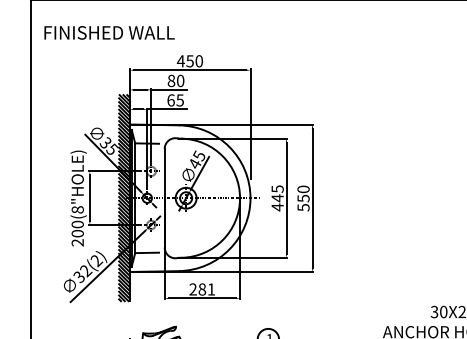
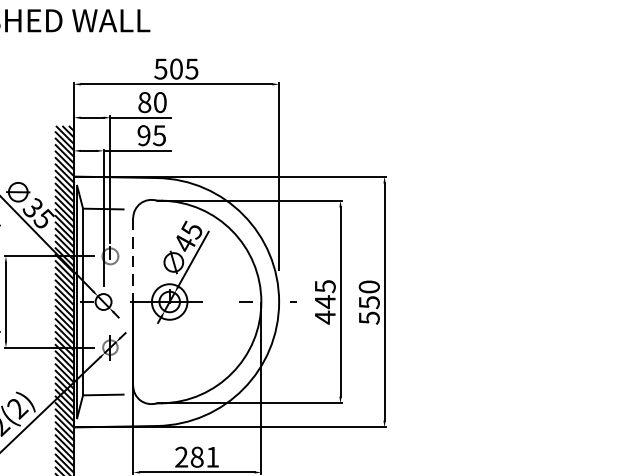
text: (189, 61) -> (175, 69), 450 -> 505
text: (170, 100) -> (143, 135), 65 -> 95
line: (164, 173) -> (132, 259), solid -> dashed

